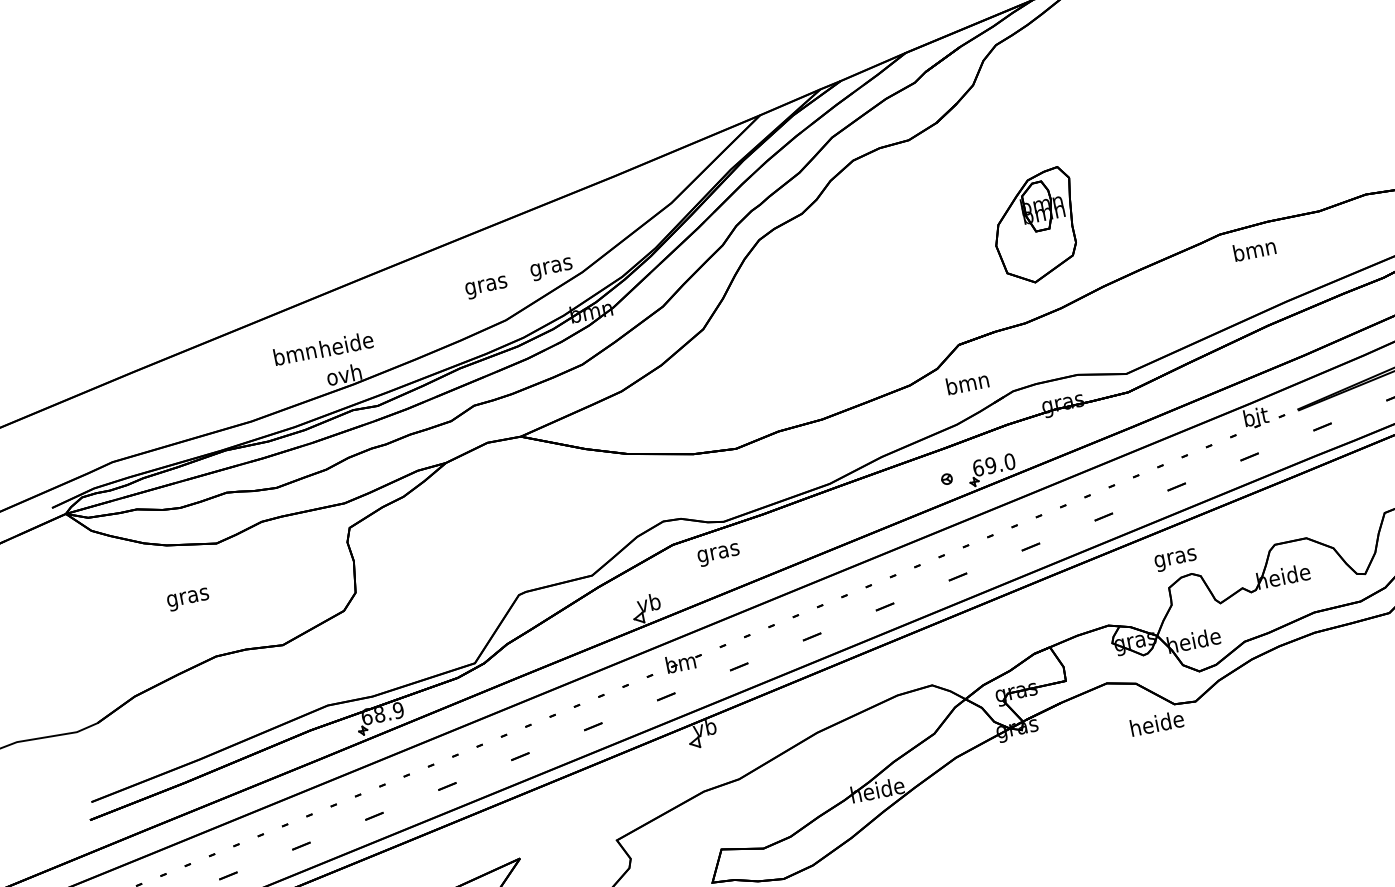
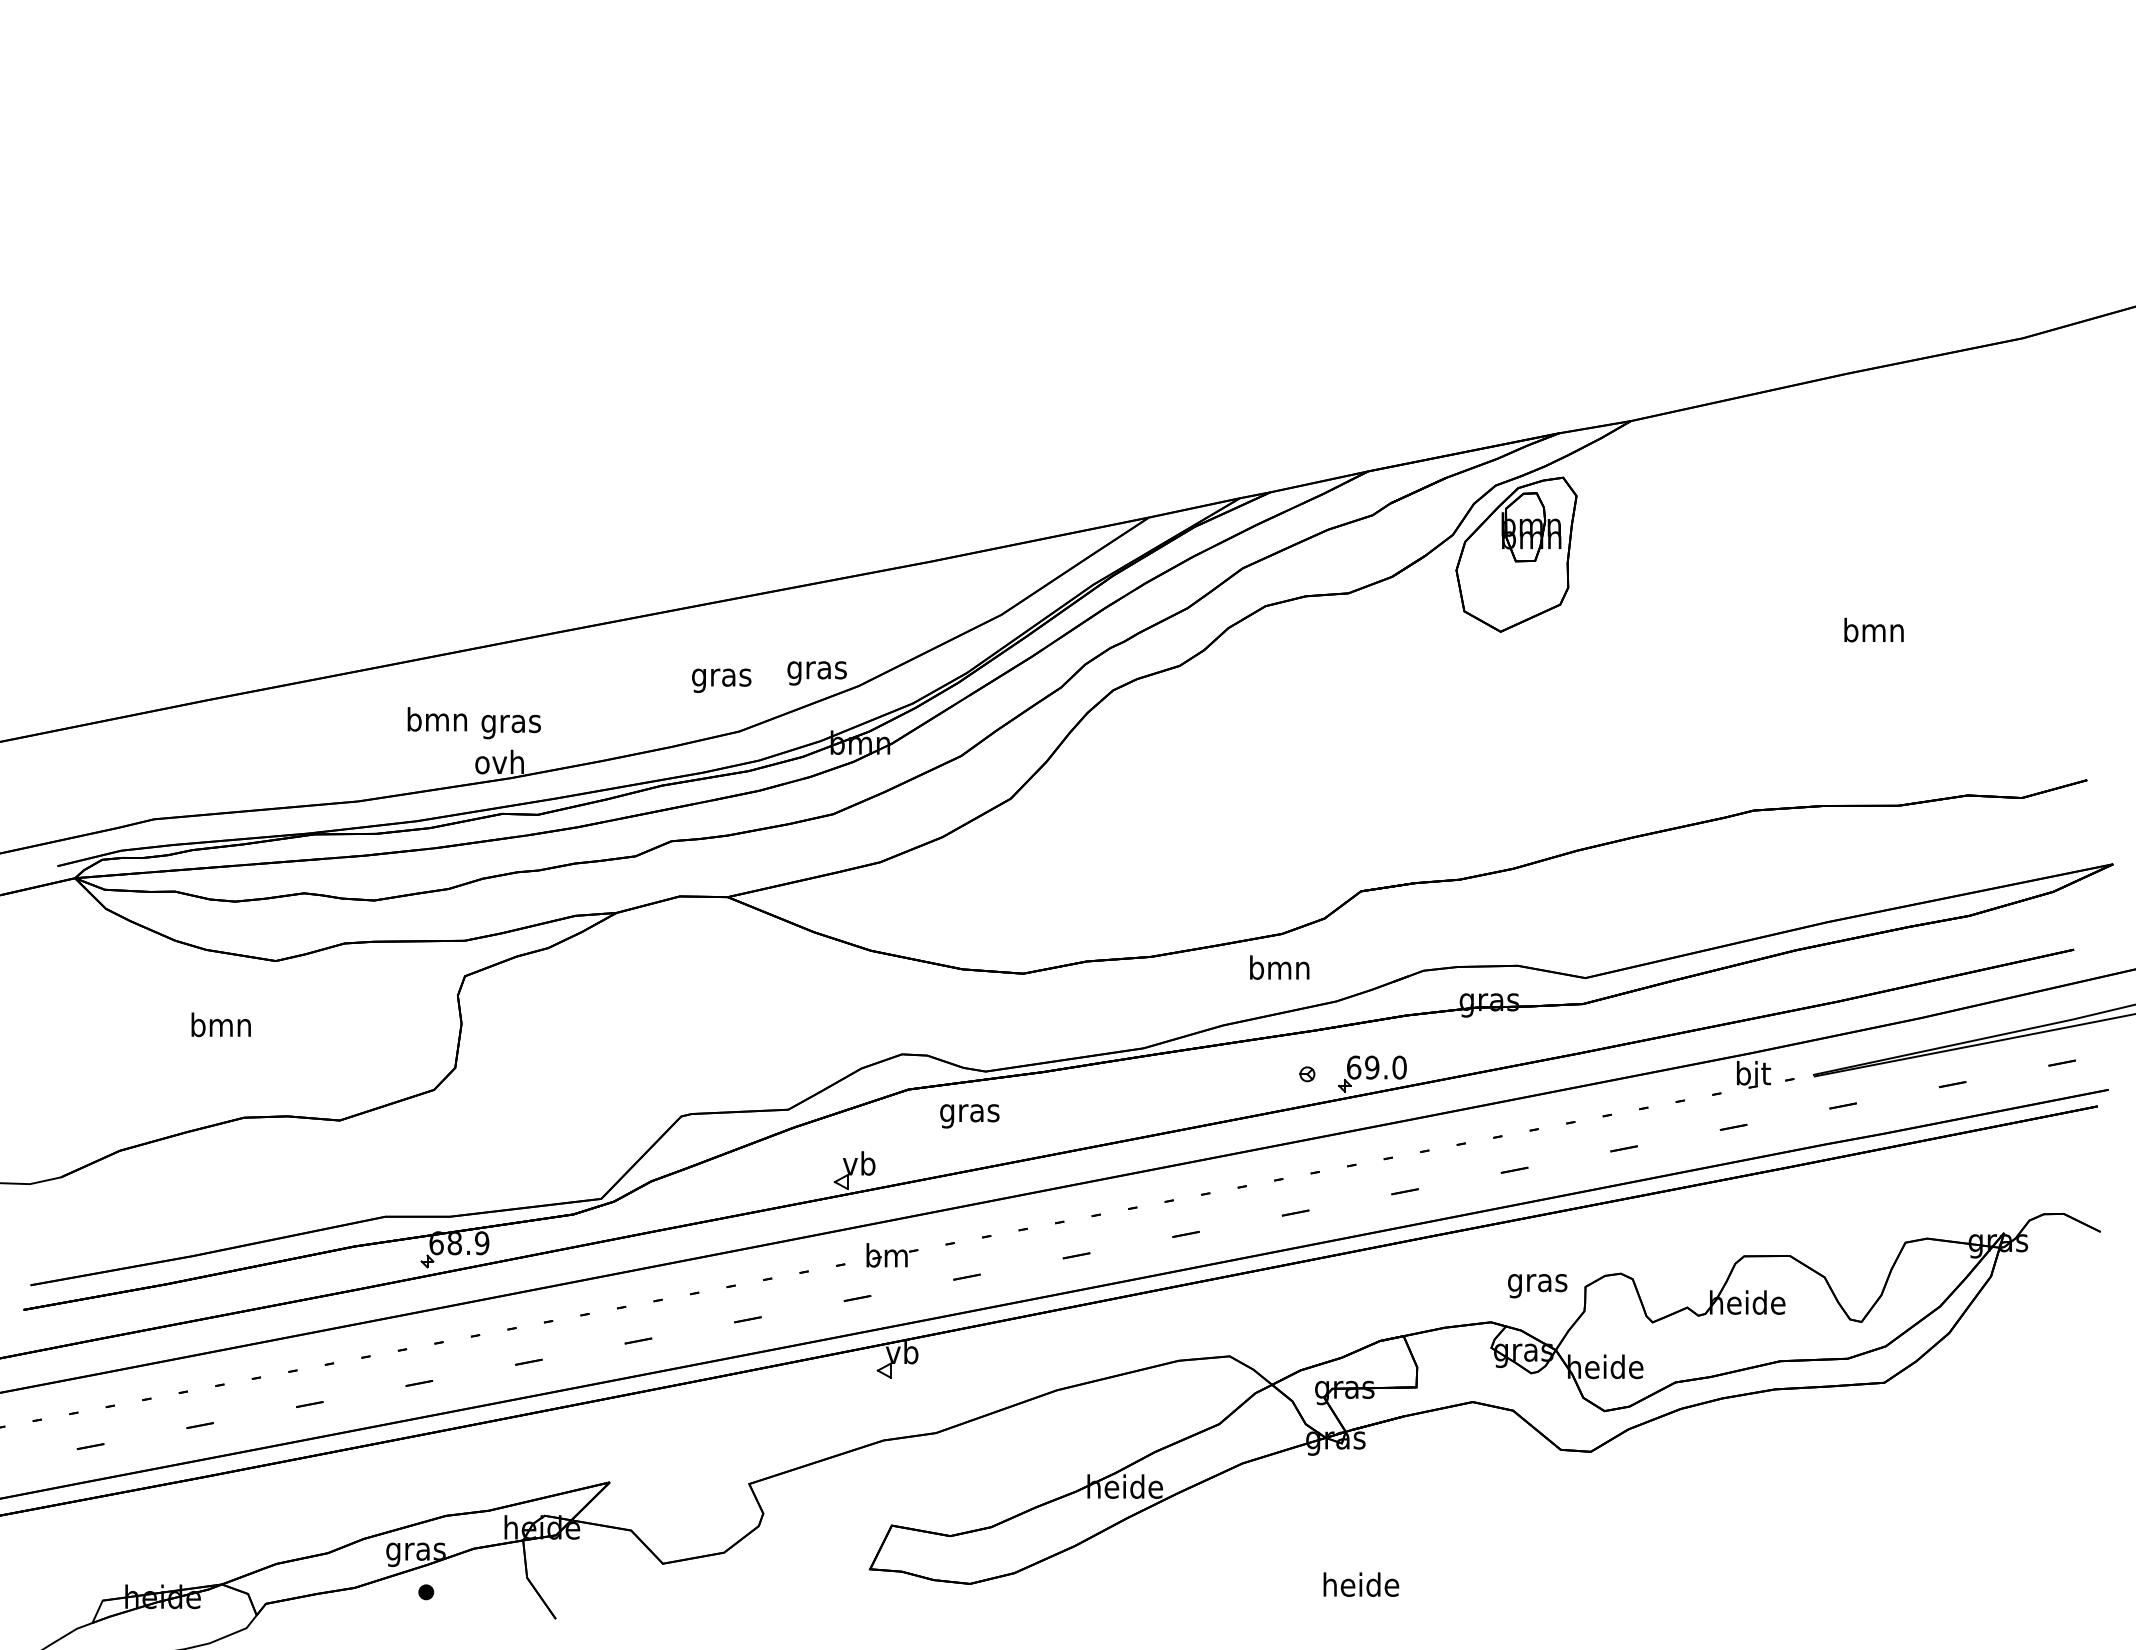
part: (1035, 226) -> (1516, 554), moved
text: (1254, 249) -> (1873, 629), moved
text: (346, 346) -> (511, 723), heide -> gras
text: (967, 382) -> (1279, 967), moved
text: (1175, 560) -> (1537, 1286), moved
text: (187, 597) -> (220, 1027), gras -> bmn
text: (1157, 723) -> (1361, 1584), moved

